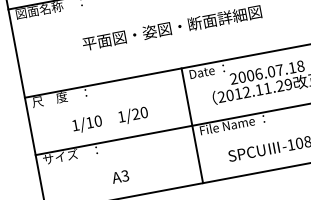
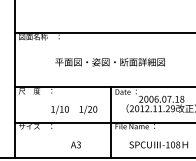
text: (110, 119) -> (74, 109), moved
text: (119, 176) -> (75, 144), moved

